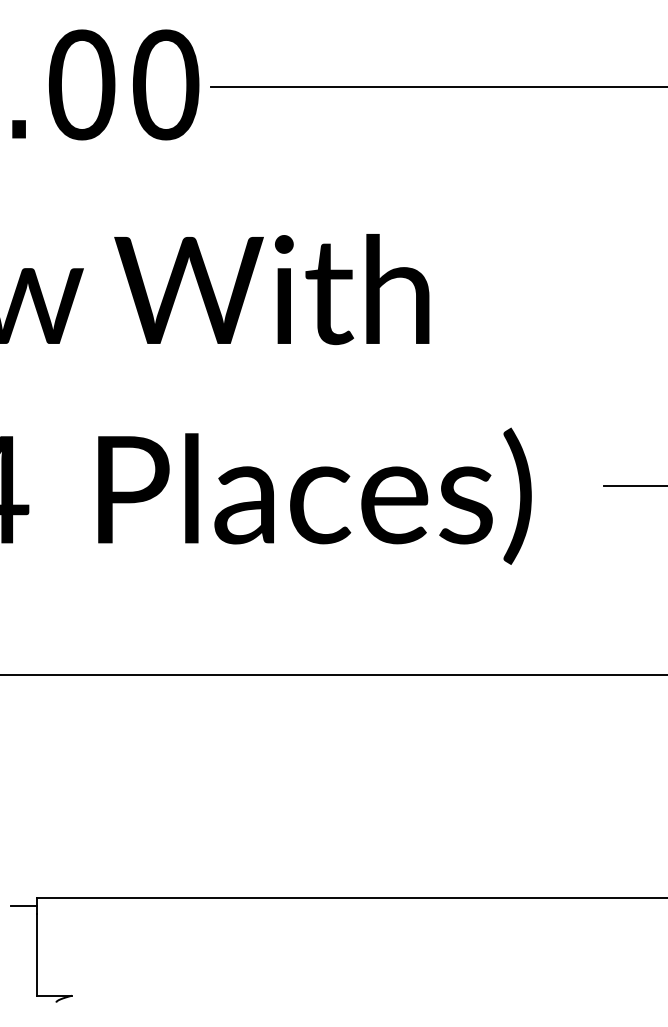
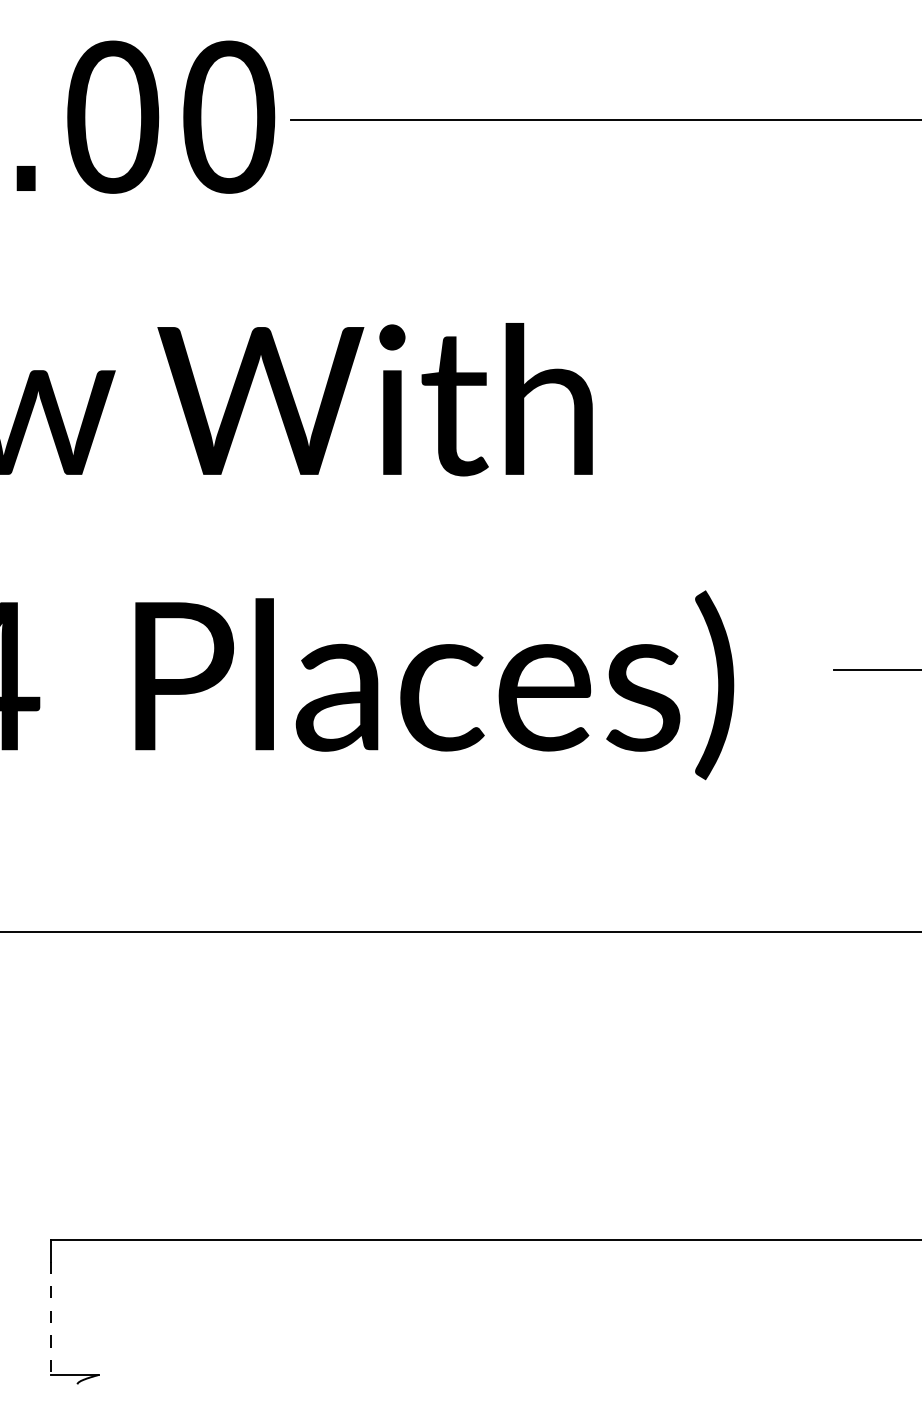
line: (23, 906) -> (32, 1251), removed
line: (37, 955) -> (51, 1319), solid -> dashed

